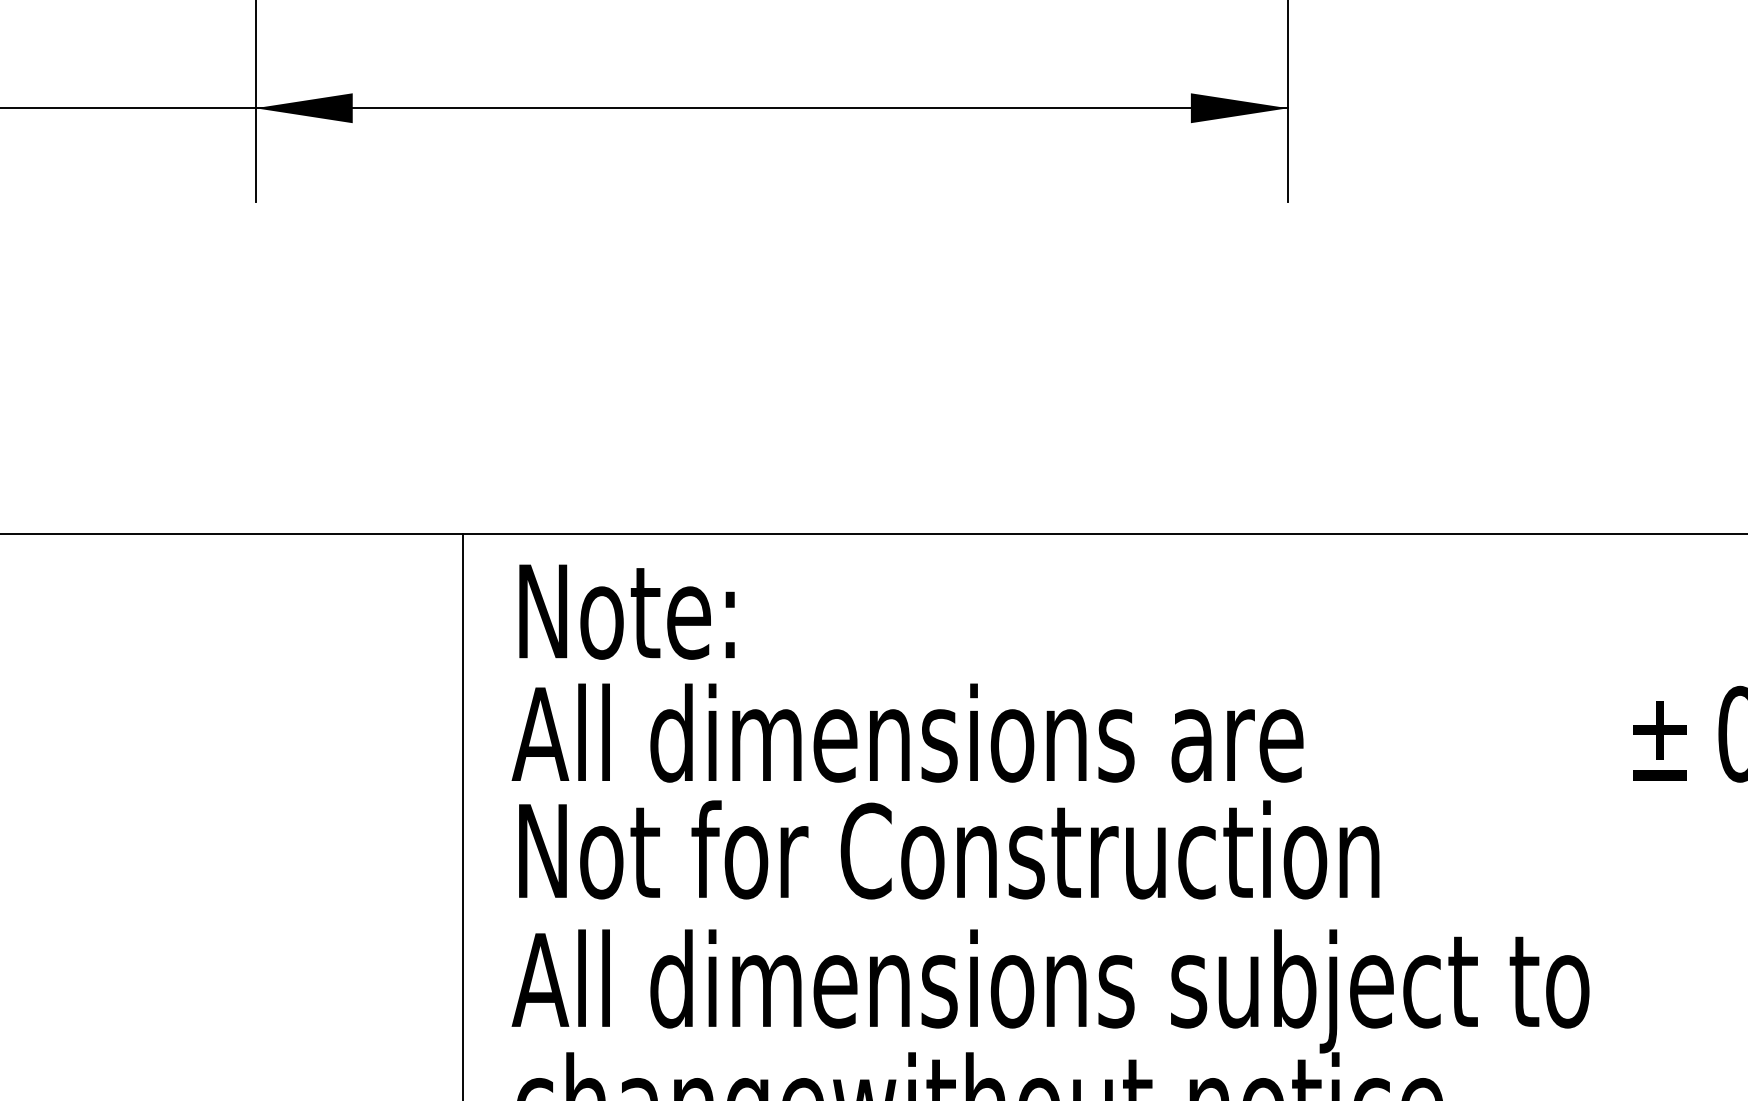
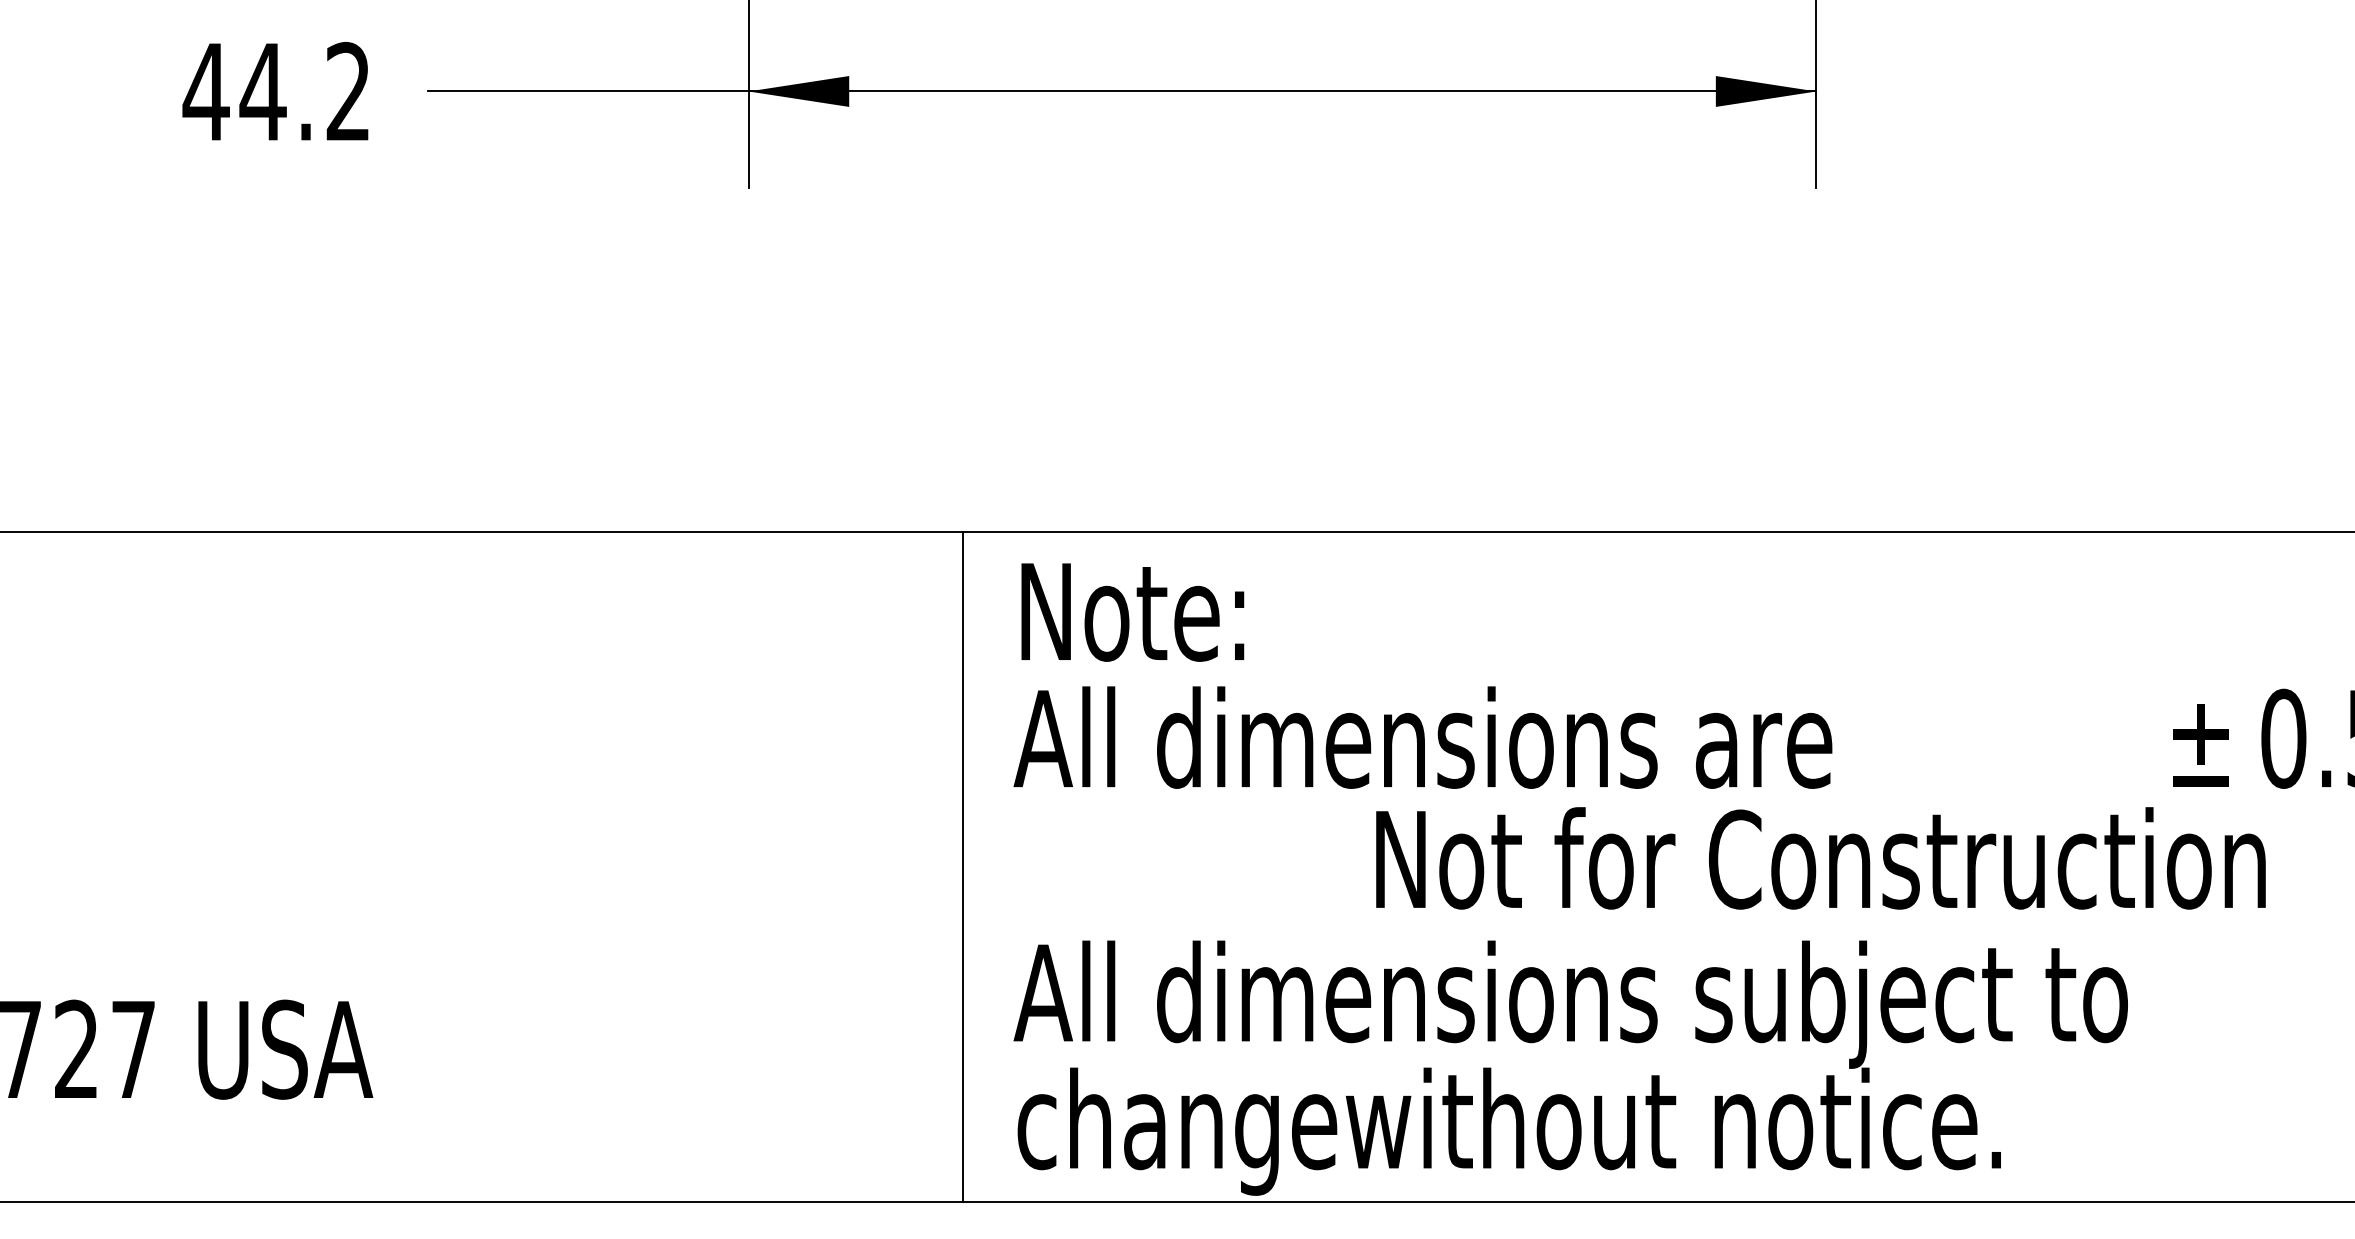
text: (948, 850) -> (1820, 858), moved

